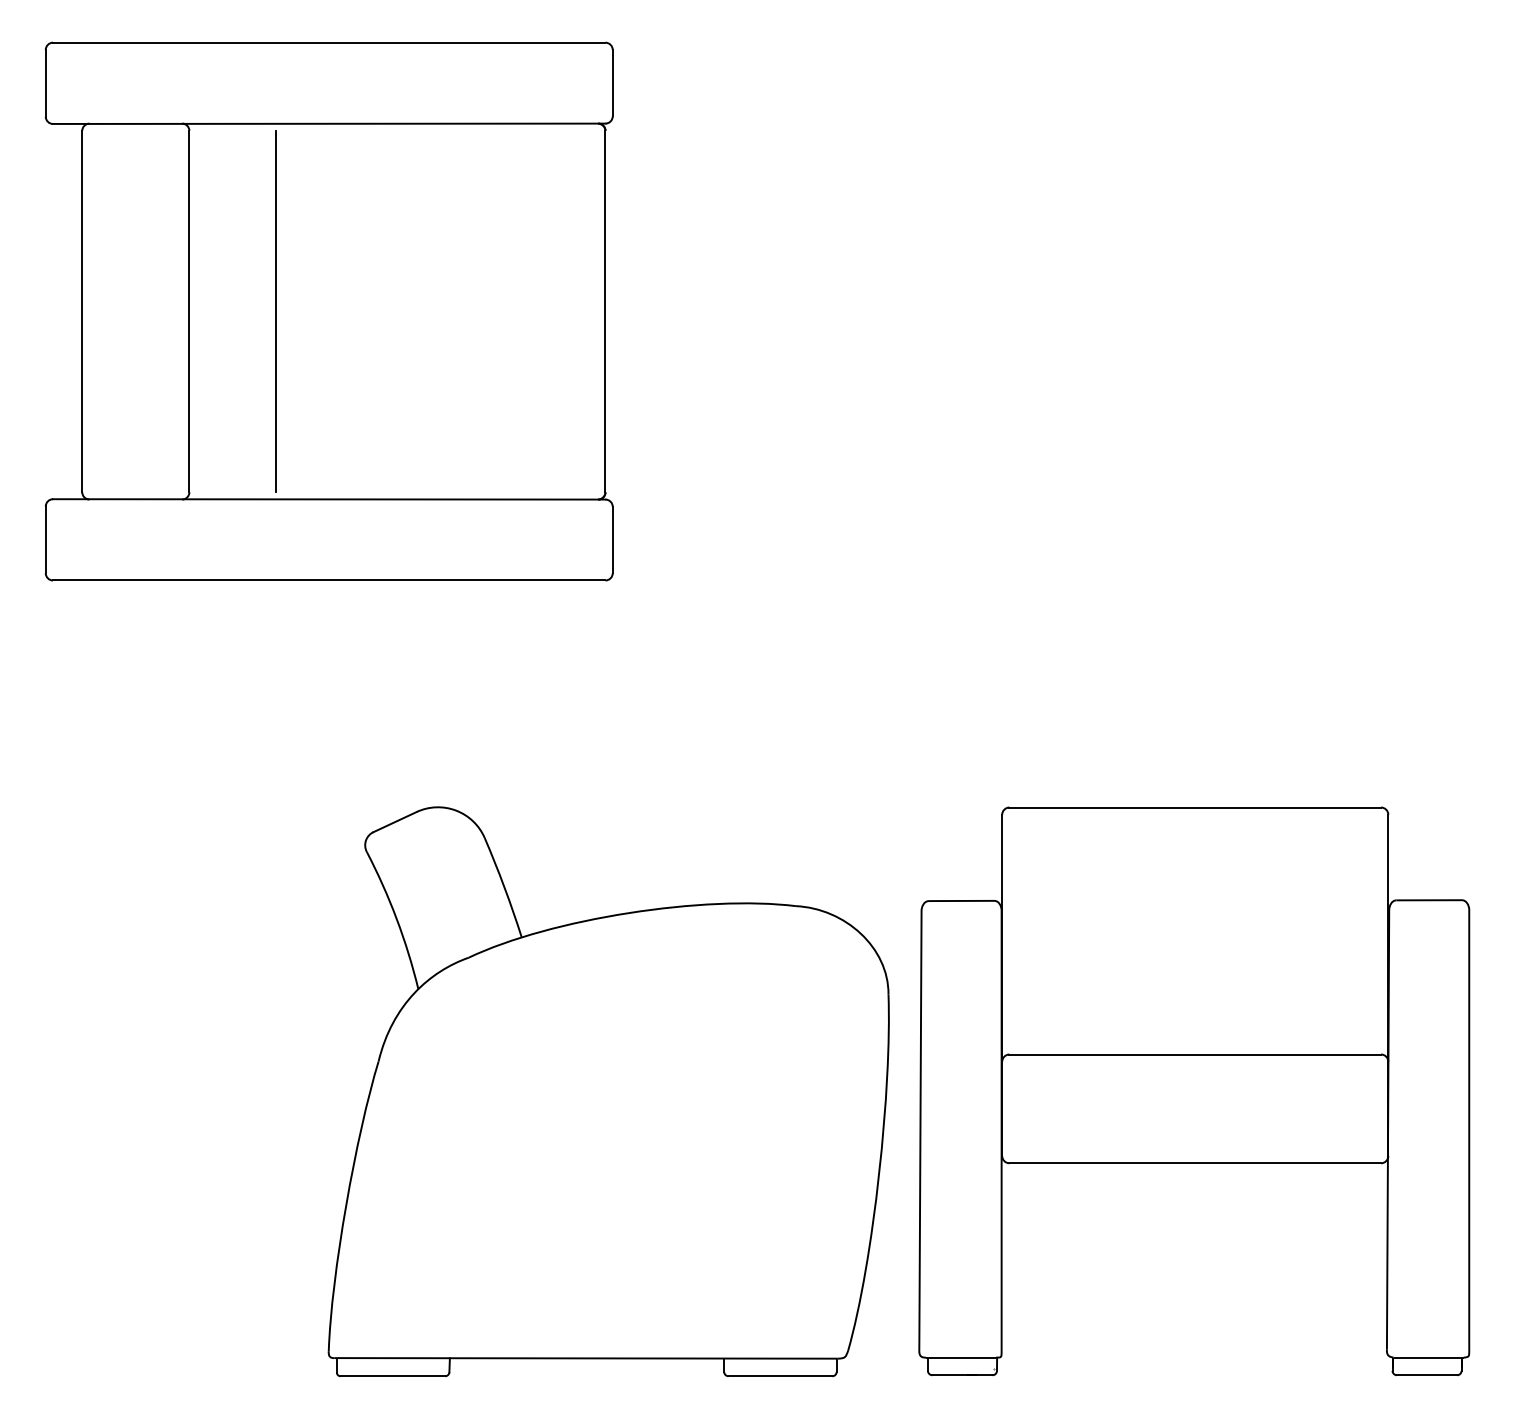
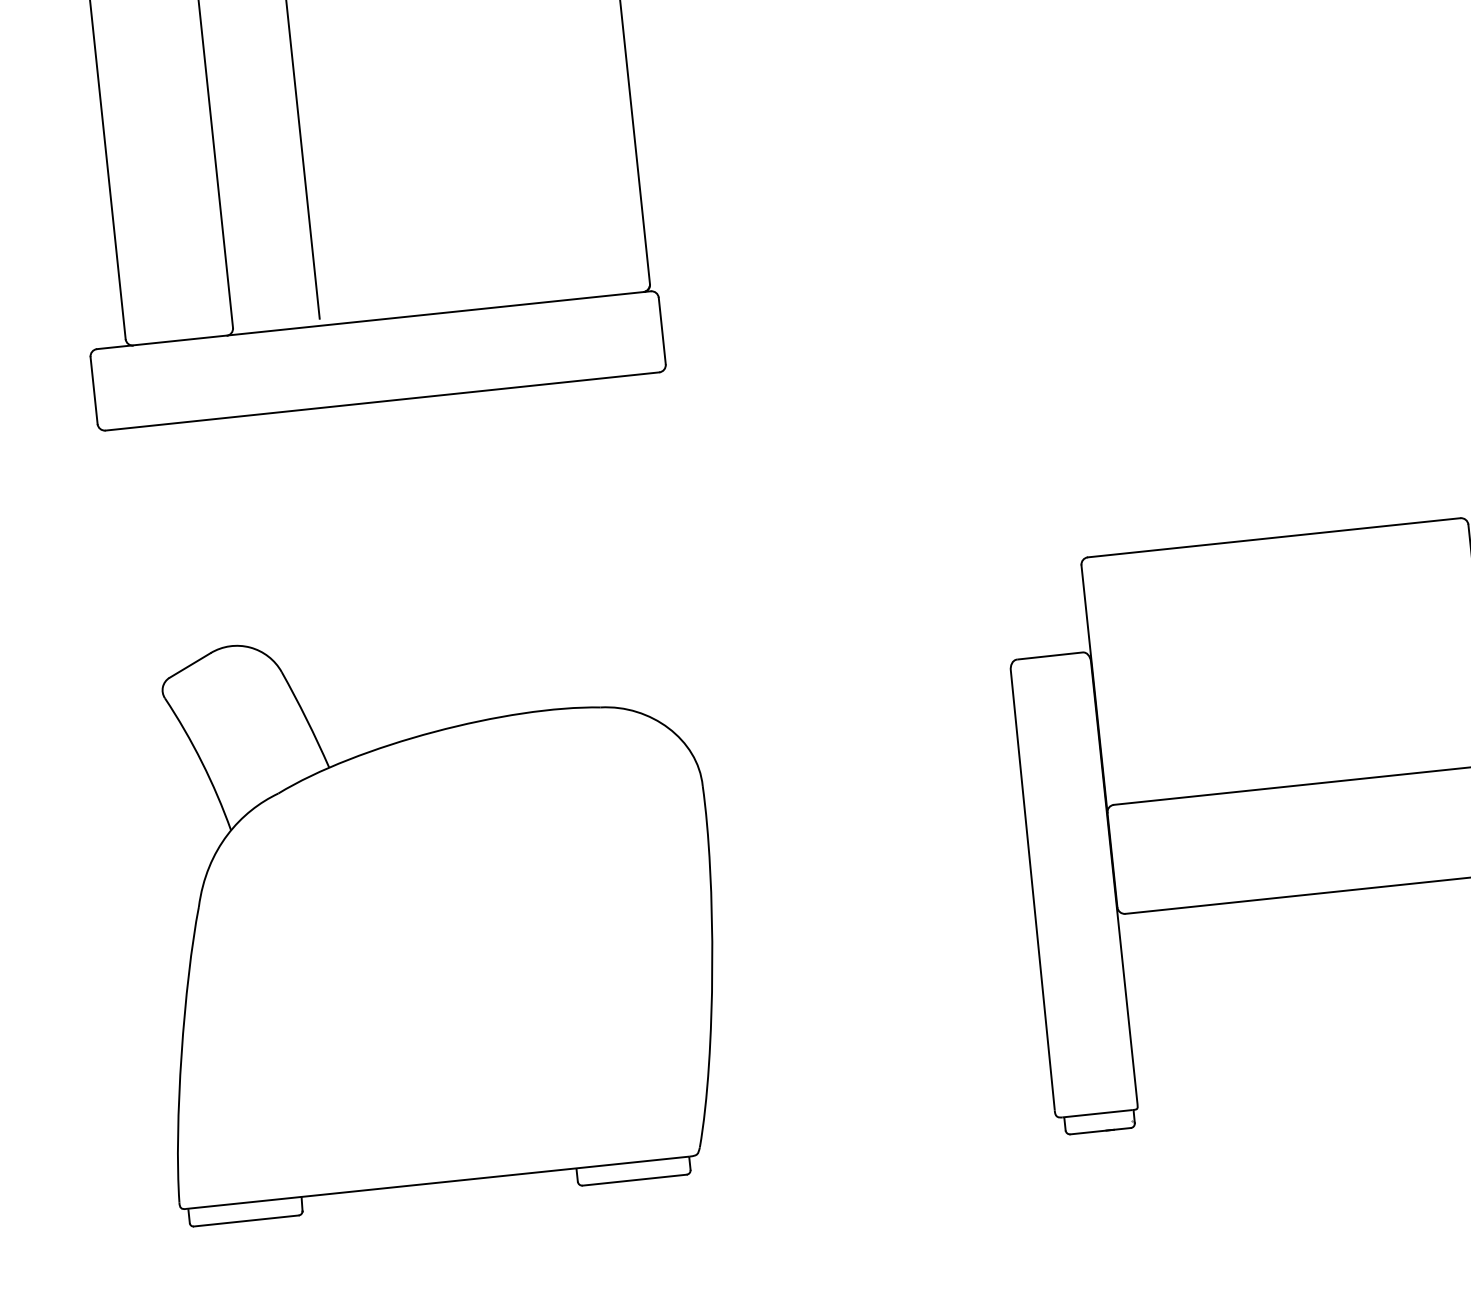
part: (608, 1091) -> (432, 912), moved

